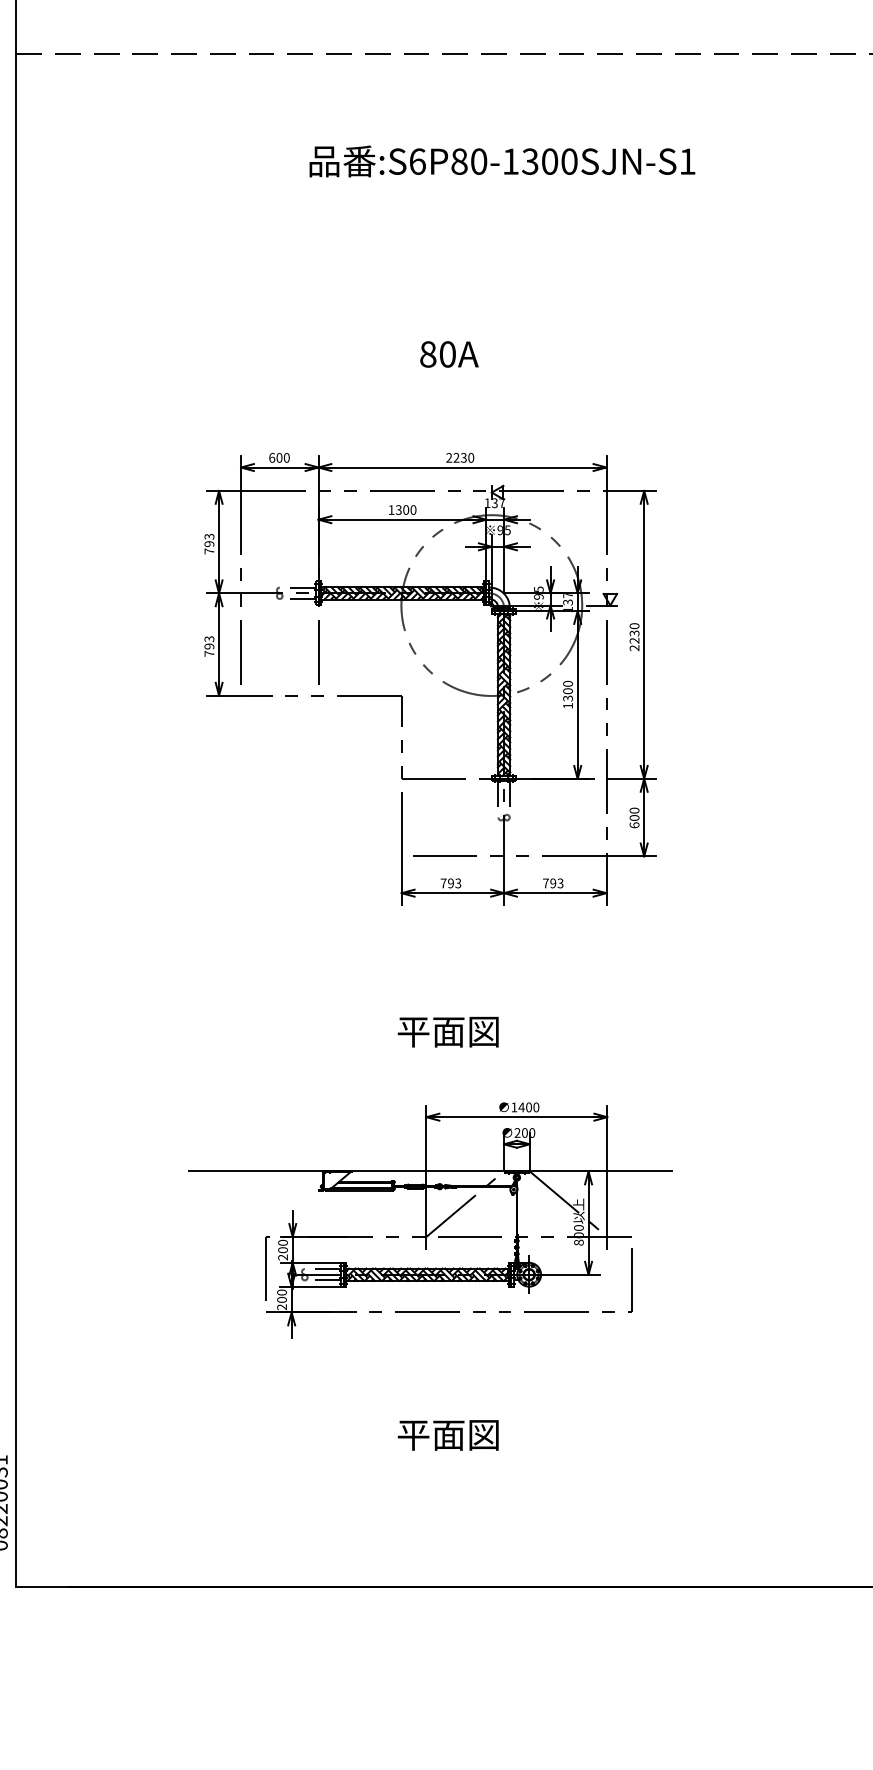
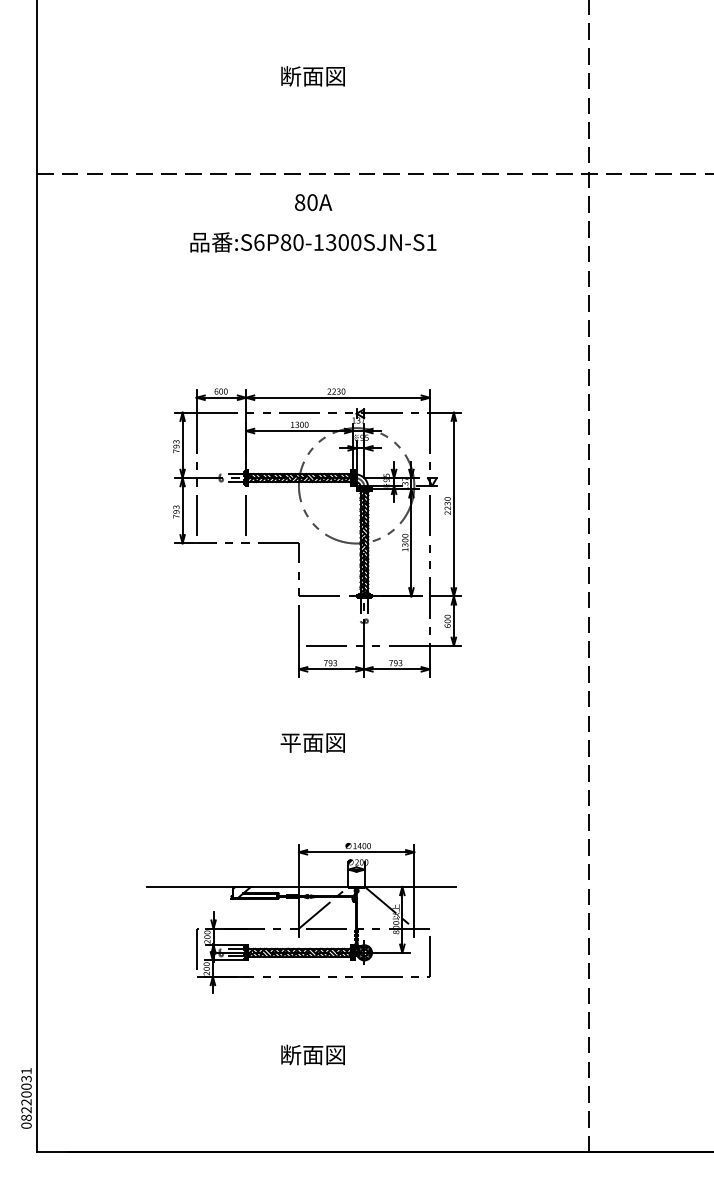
text: (502, 161) -> (313, 242), moved
text: (449, 354) -> (313, 202), moved
part: (430, 678) -> (317, 532), moved
text: (447, 1031) -> (312, 742), moved
text: (413, 1434) -> (290, 1054), 平面図 -> 断面図

